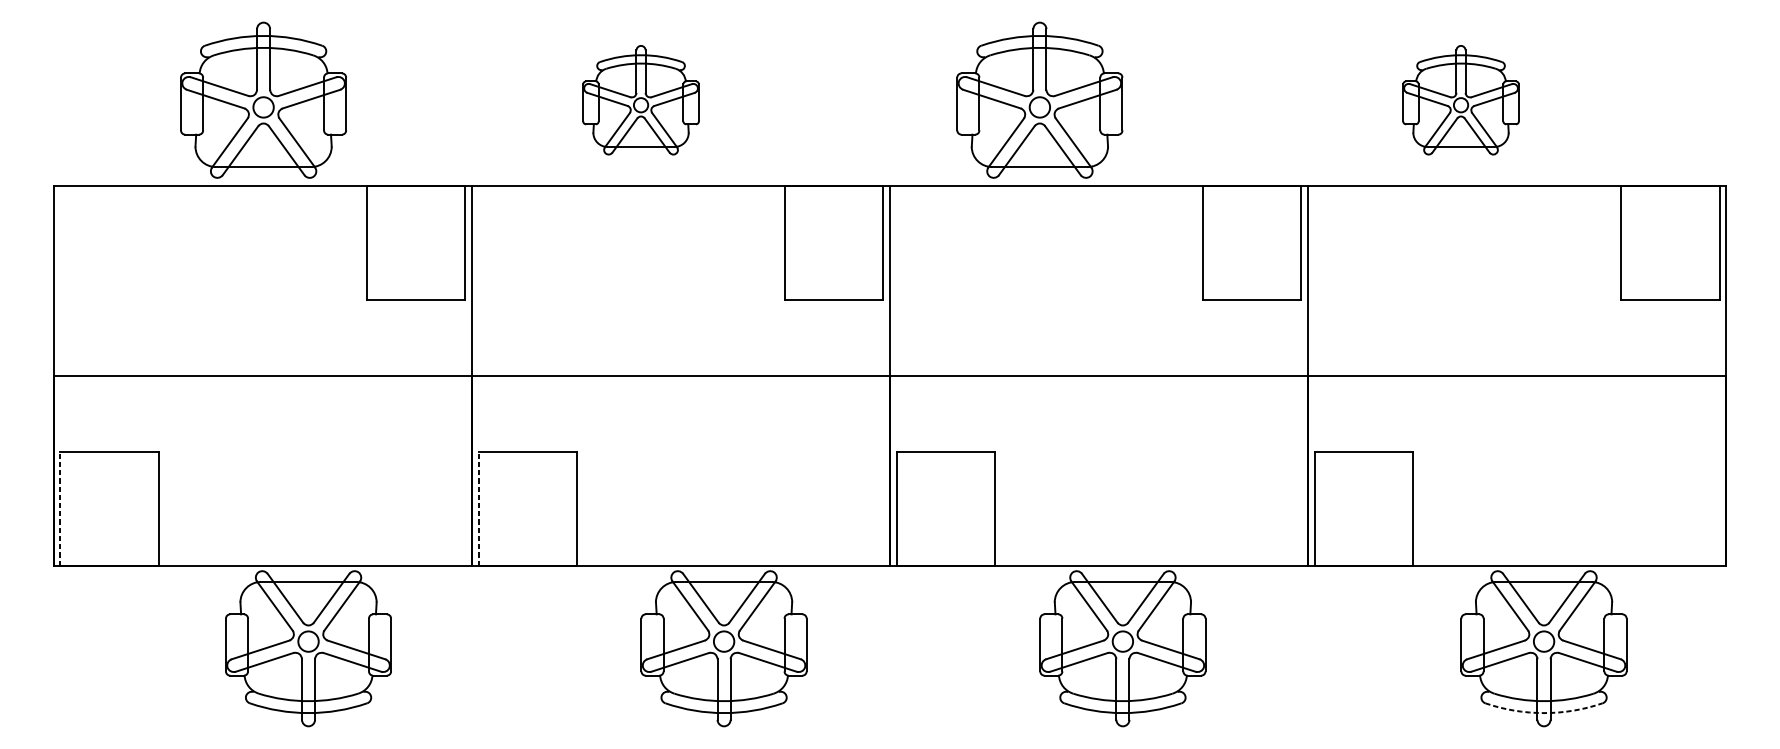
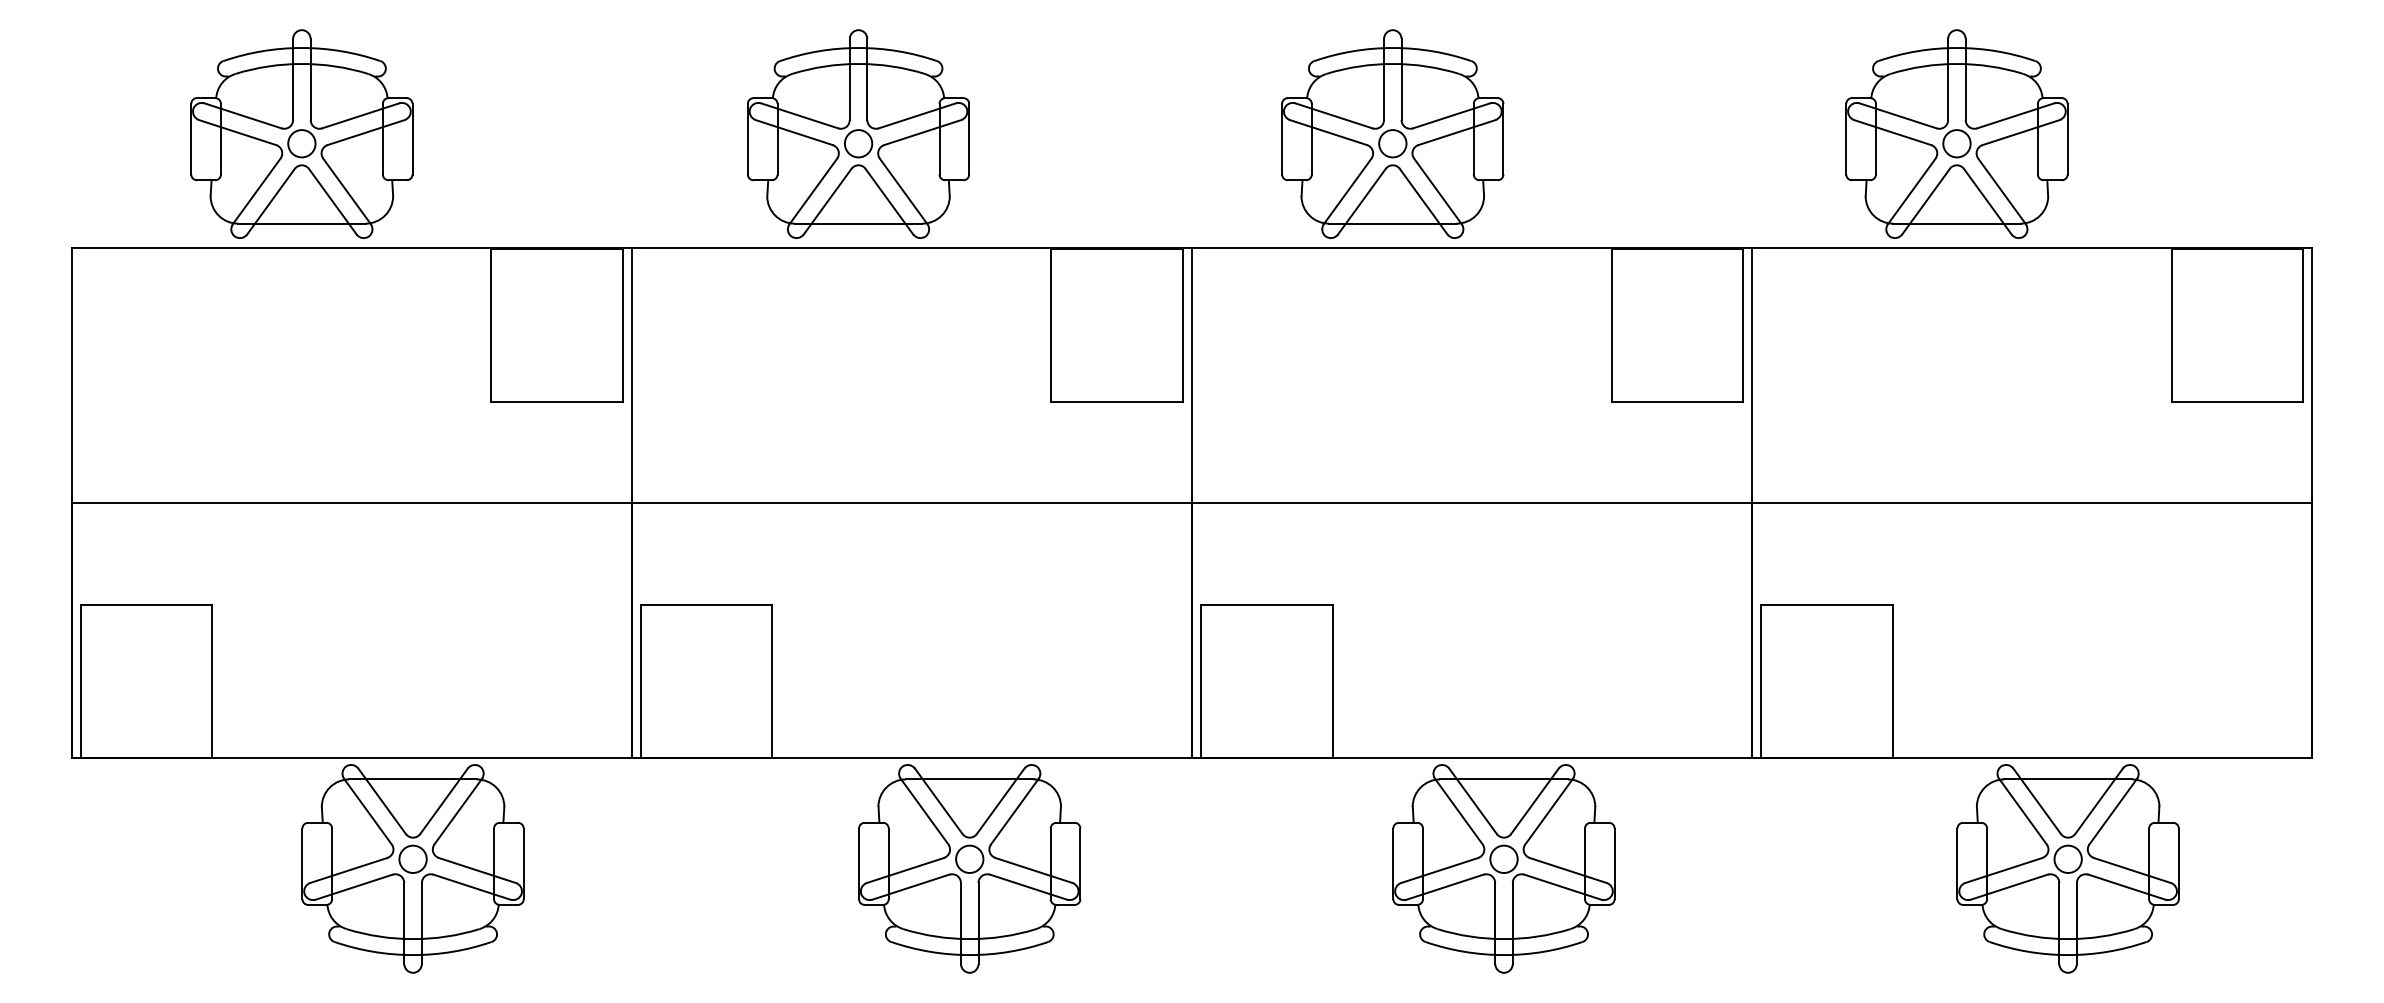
part: (263, 99) -> (301, 133), moved
part: (641, 99) -> (858, 133), size x1.43
part: (1460, 99) -> (1956, 133), size x1.43
line: (60, 508) -> (80, 680), dashed -> solid
line: (478, 508) -> (640, 680), dashed -> solid
arc: (1544, 713) -> (2068, 955), dashed -> solid

